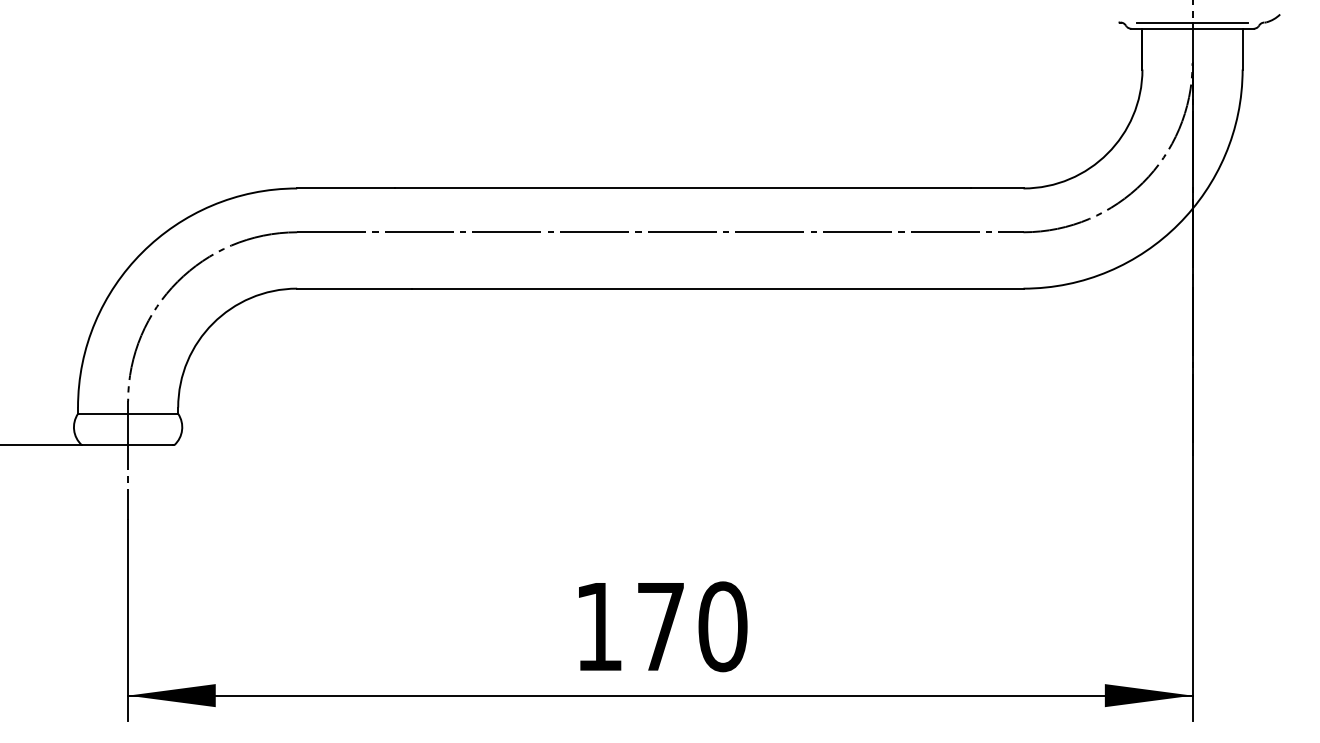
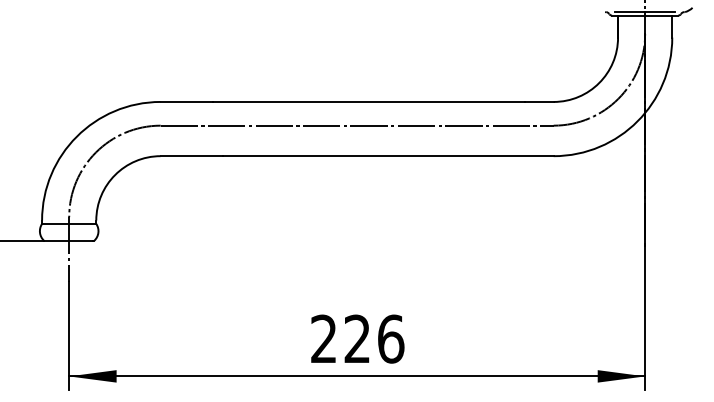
text: (660, 625) -> (357, 338), 170 -> 226

